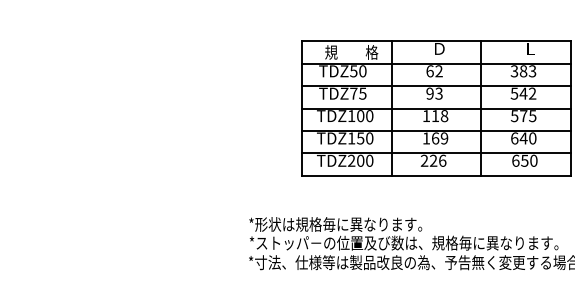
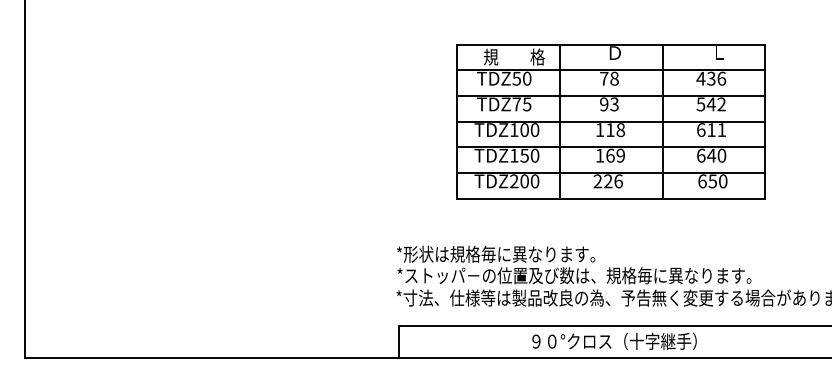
text: (434, 71) -> (609, 78), 62 -> 78
text: (523, 71) -> (711, 78), 383 -> 436
text: (523, 116) -> (711, 130), 575 -> 611

